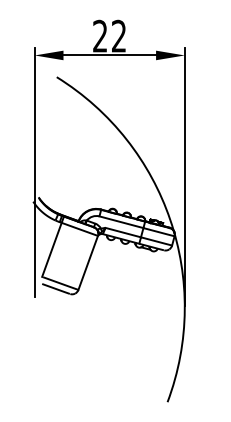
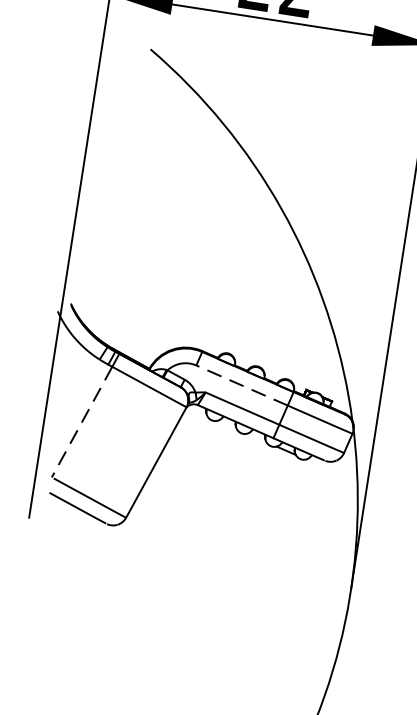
line: (121, 222) -> (242, 386), solid -> dashed
line: (51, 249) -> (81, 421), solid -> dashed

